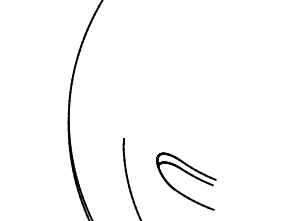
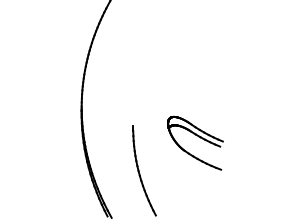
part: (186, 180) -> (195, 142), moved

